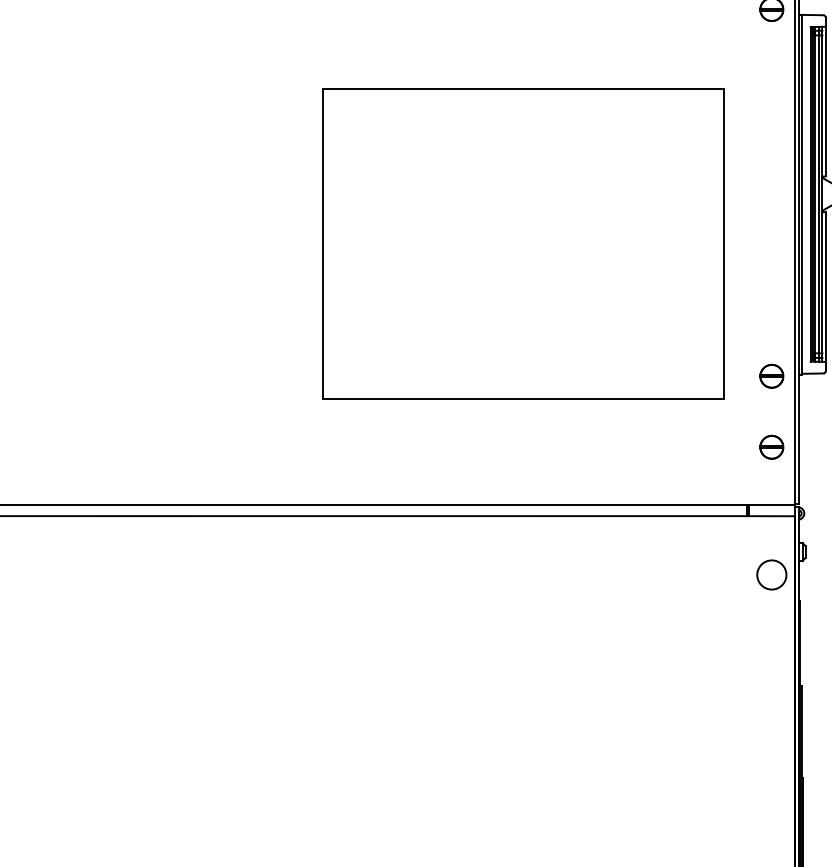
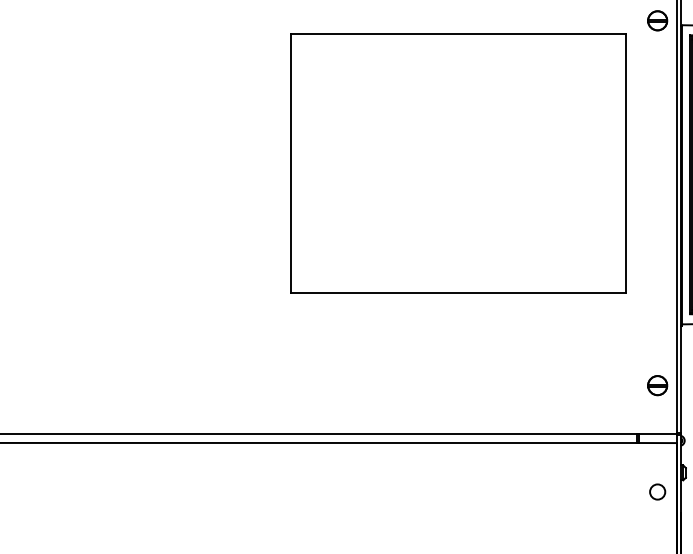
part: (523, 243) -> (458, 163), moved
part: (771, 375) -> (657, 325), removed
circle: (771, 574) -> (657, 491), size x0.62

